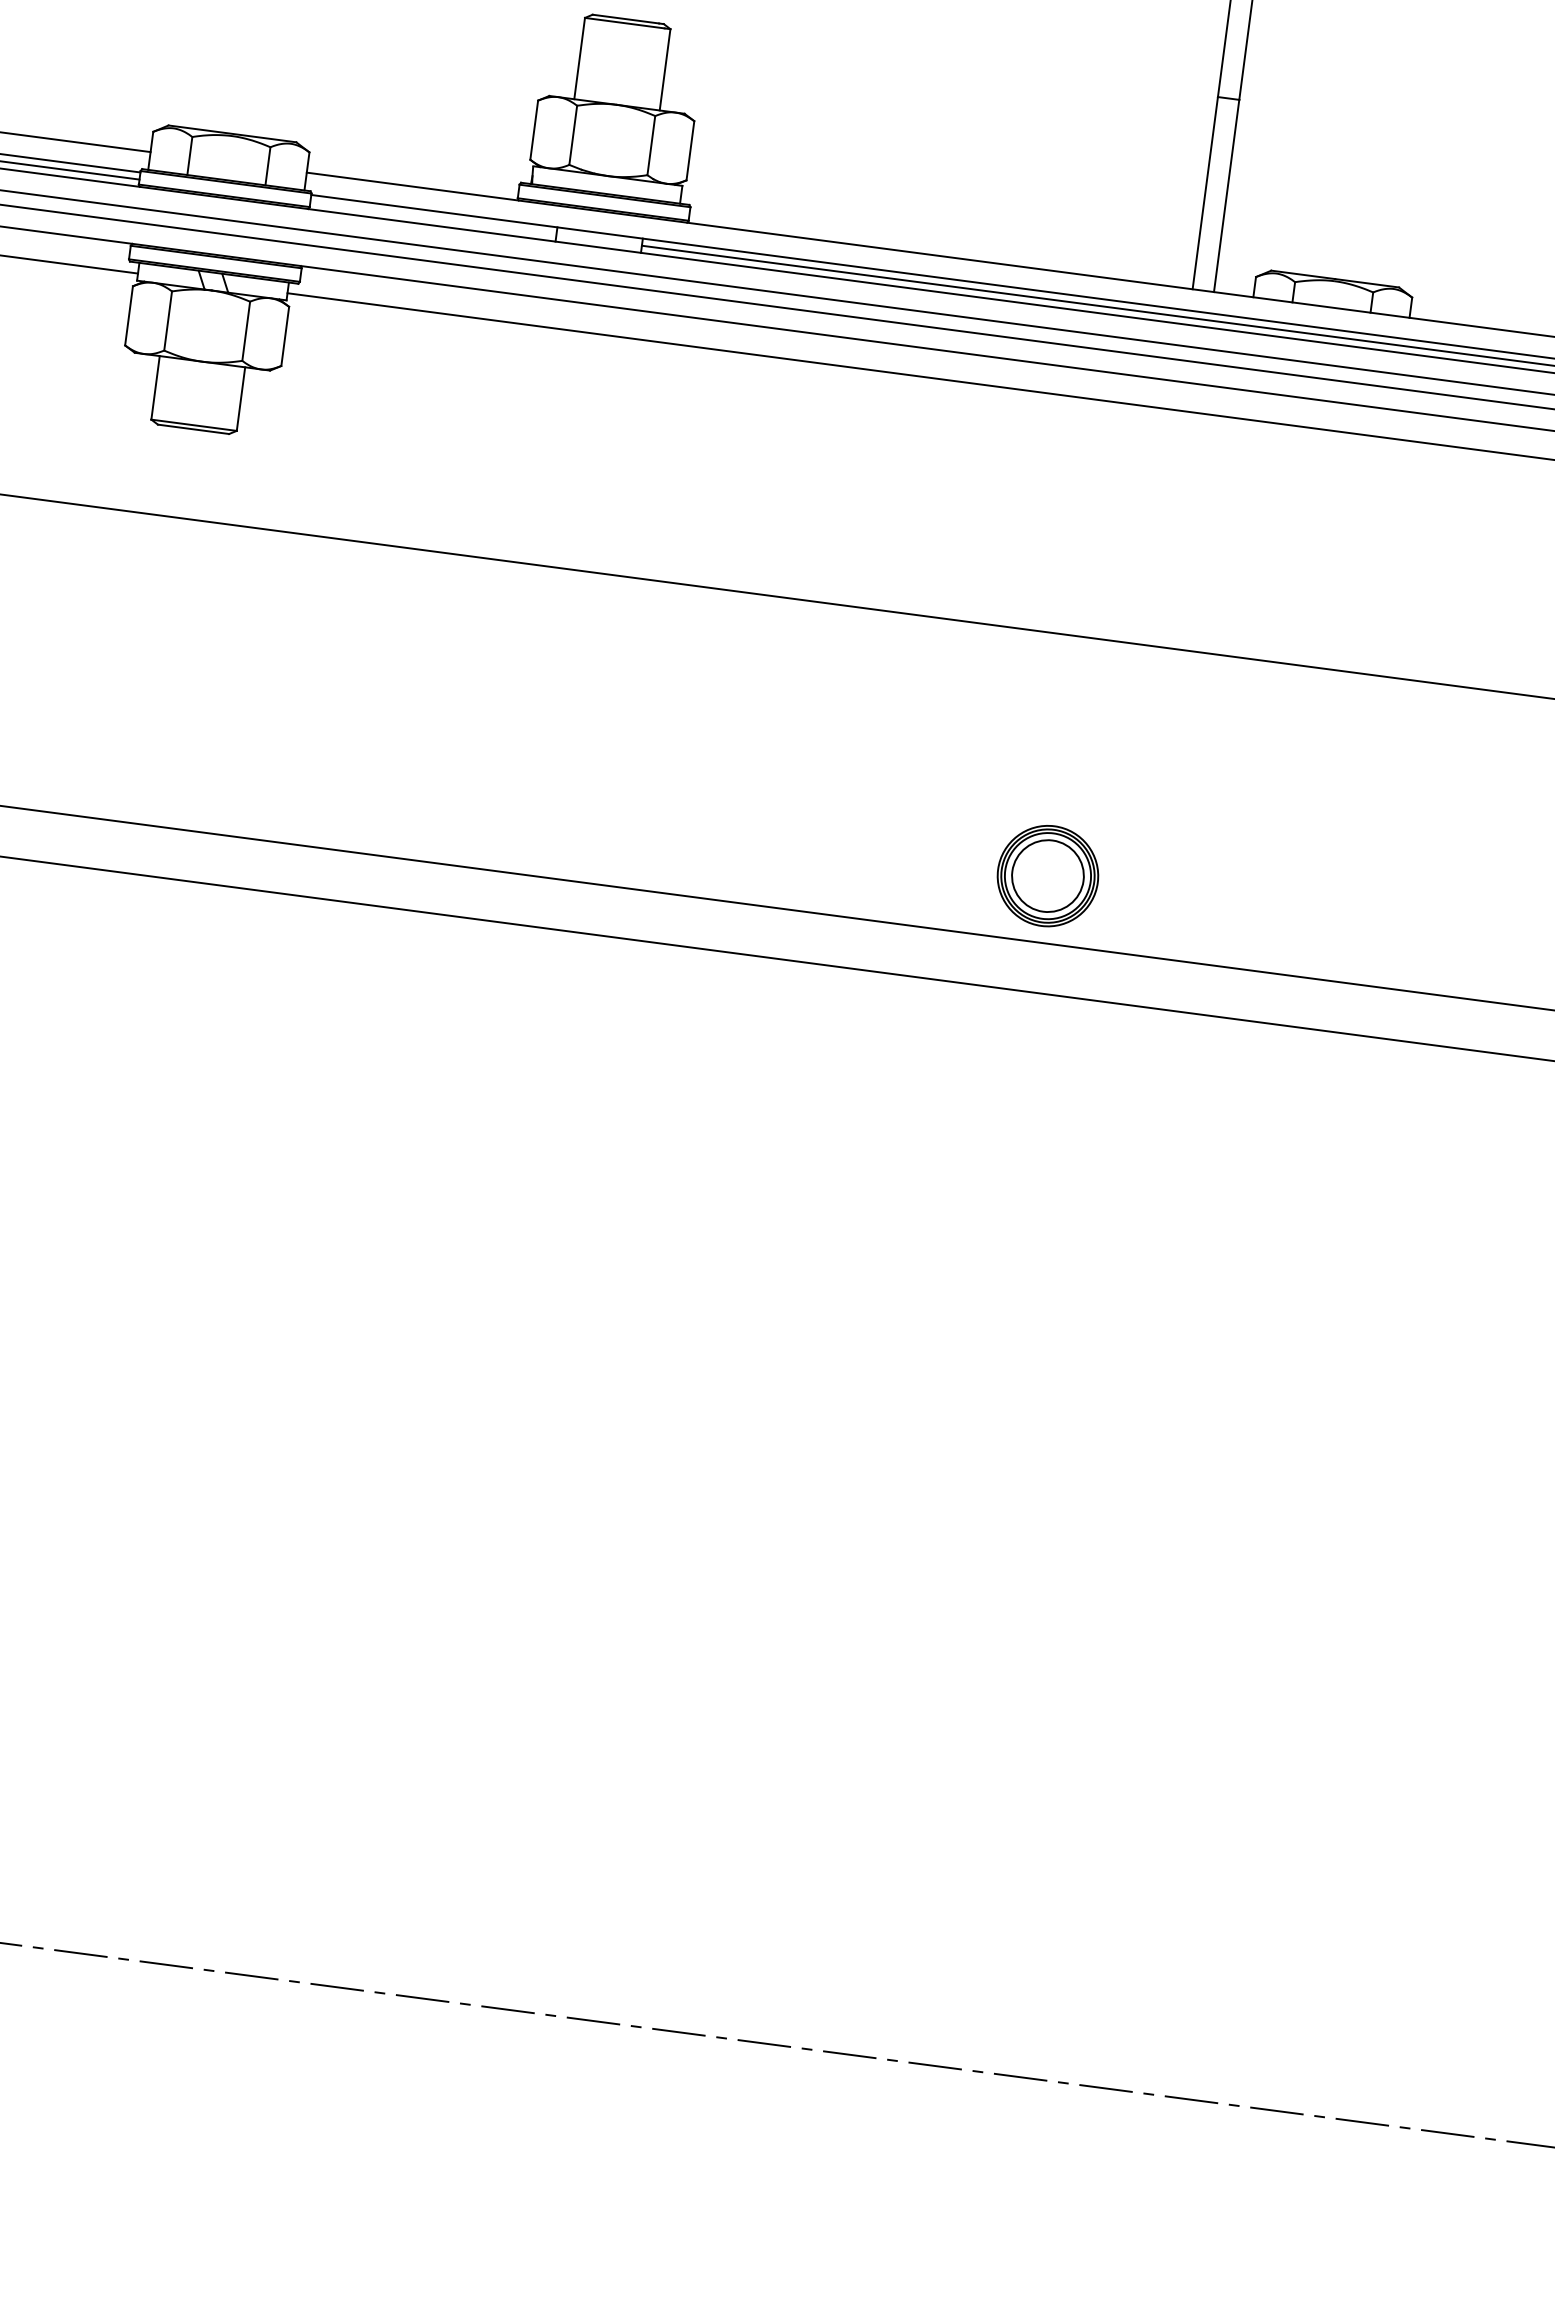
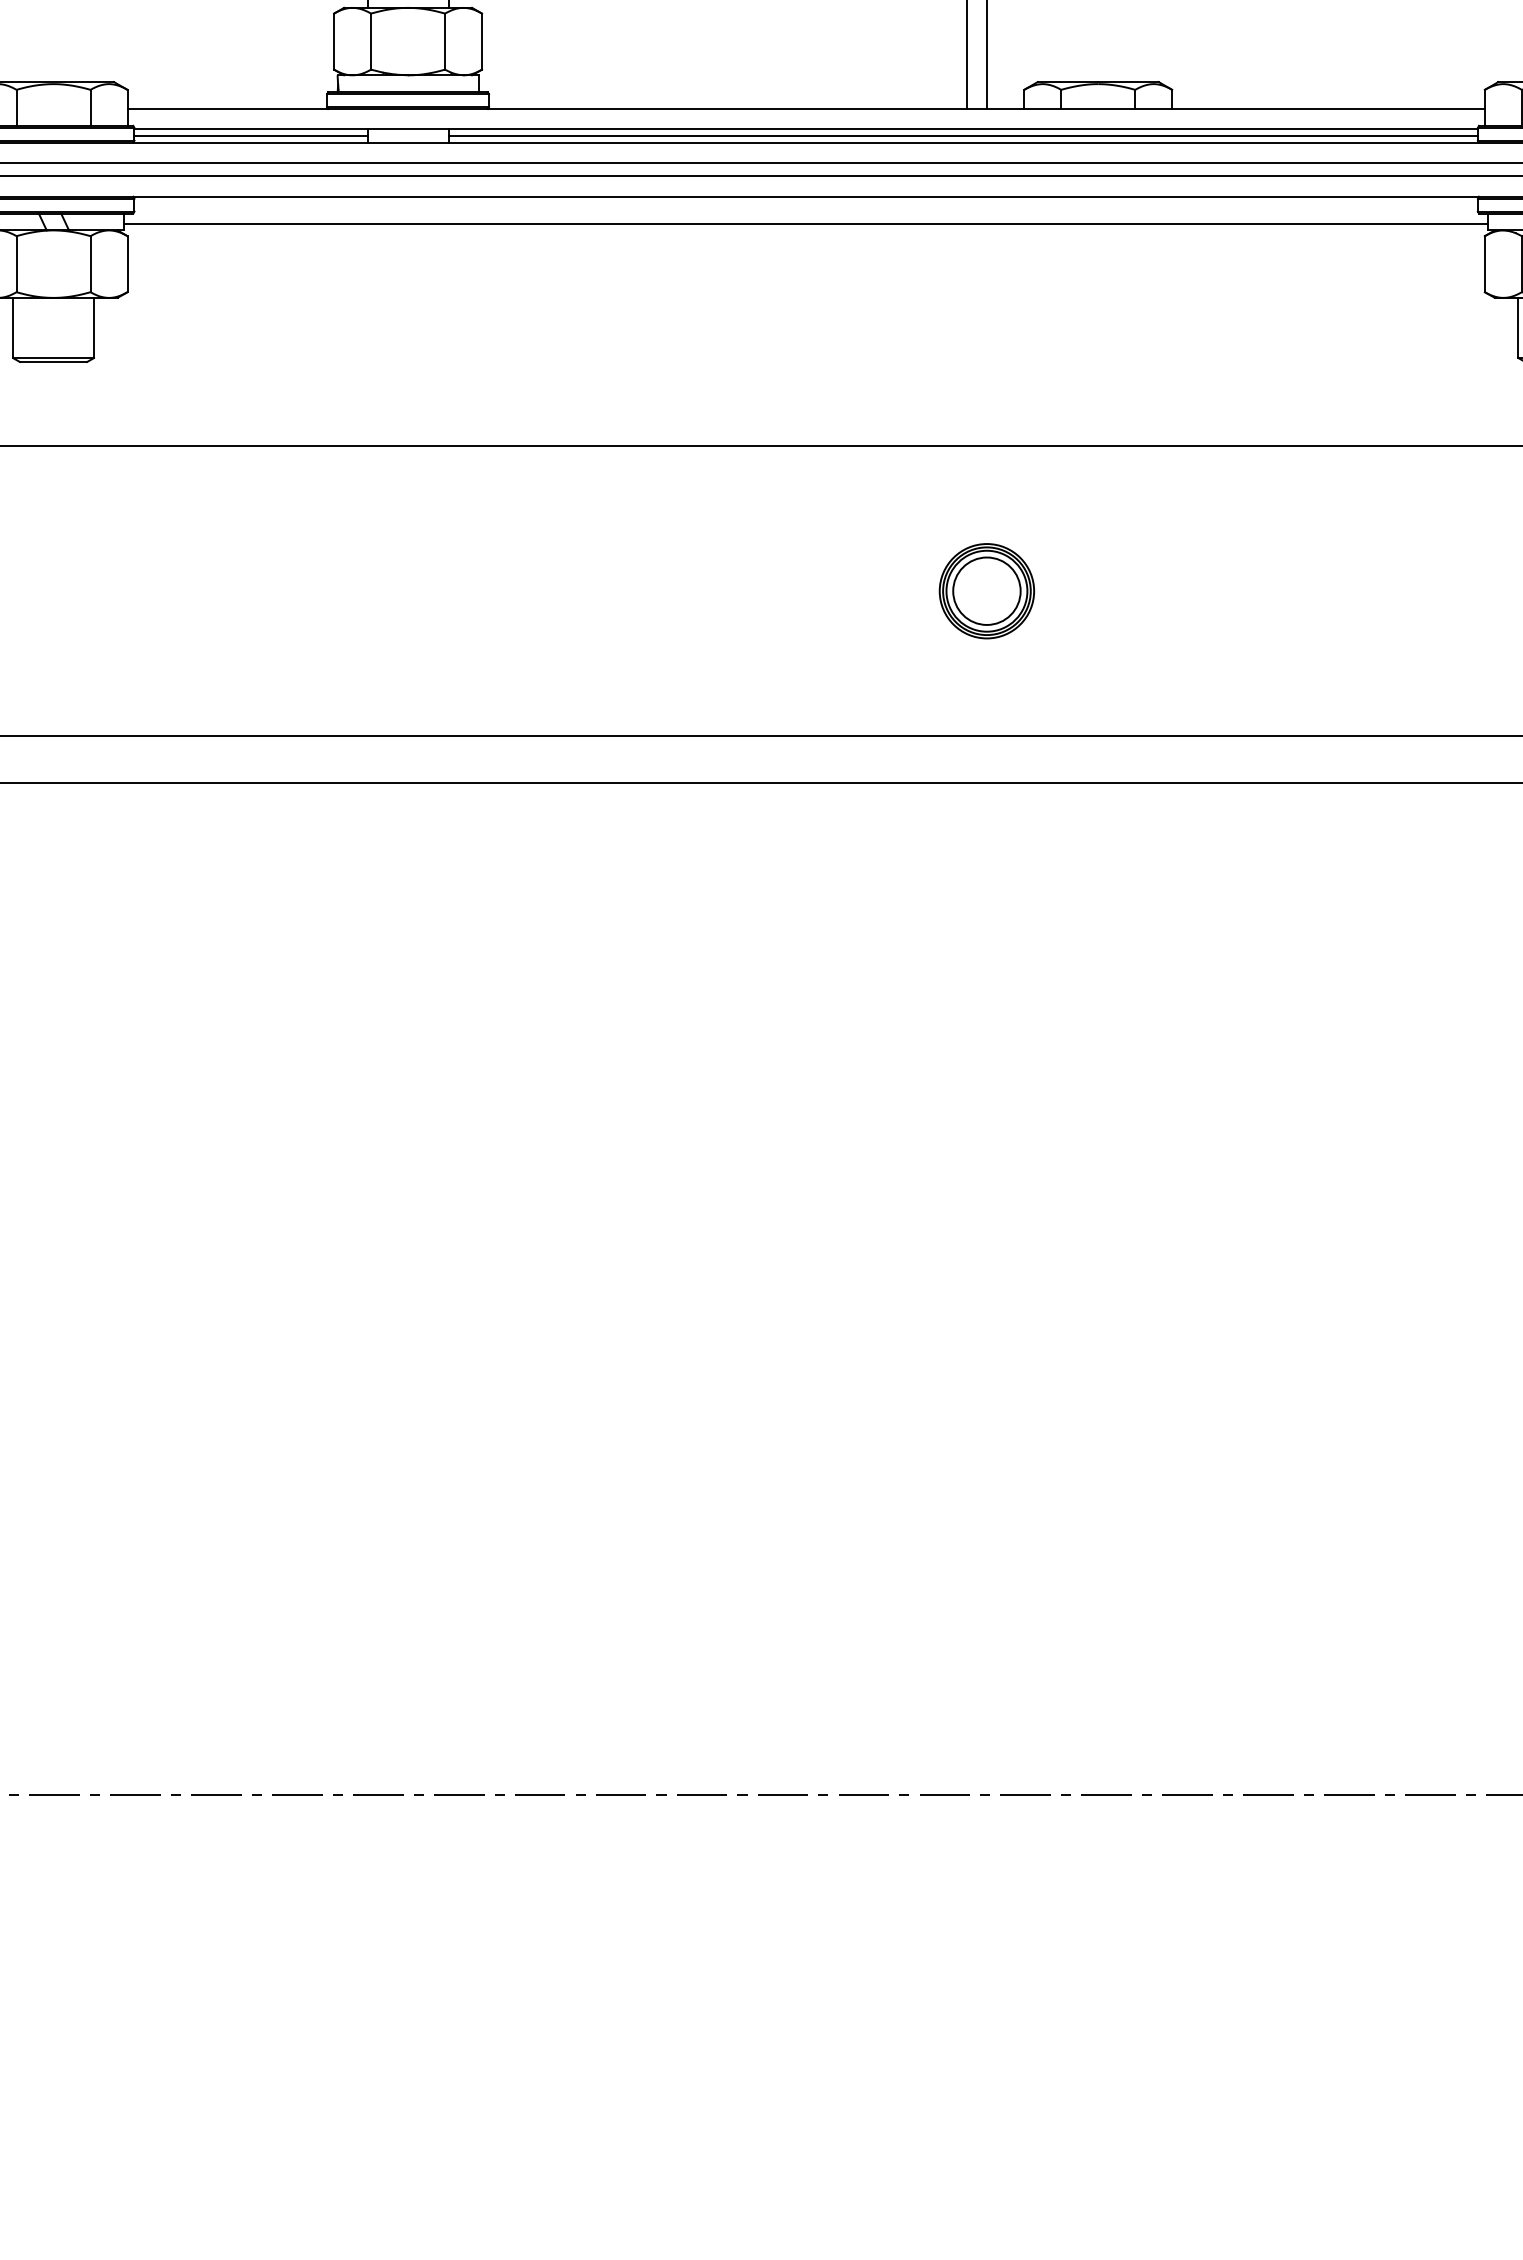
line: (432, 218) -> (250, 136), added
part: (1047, 876) -> (986, 591), moved

